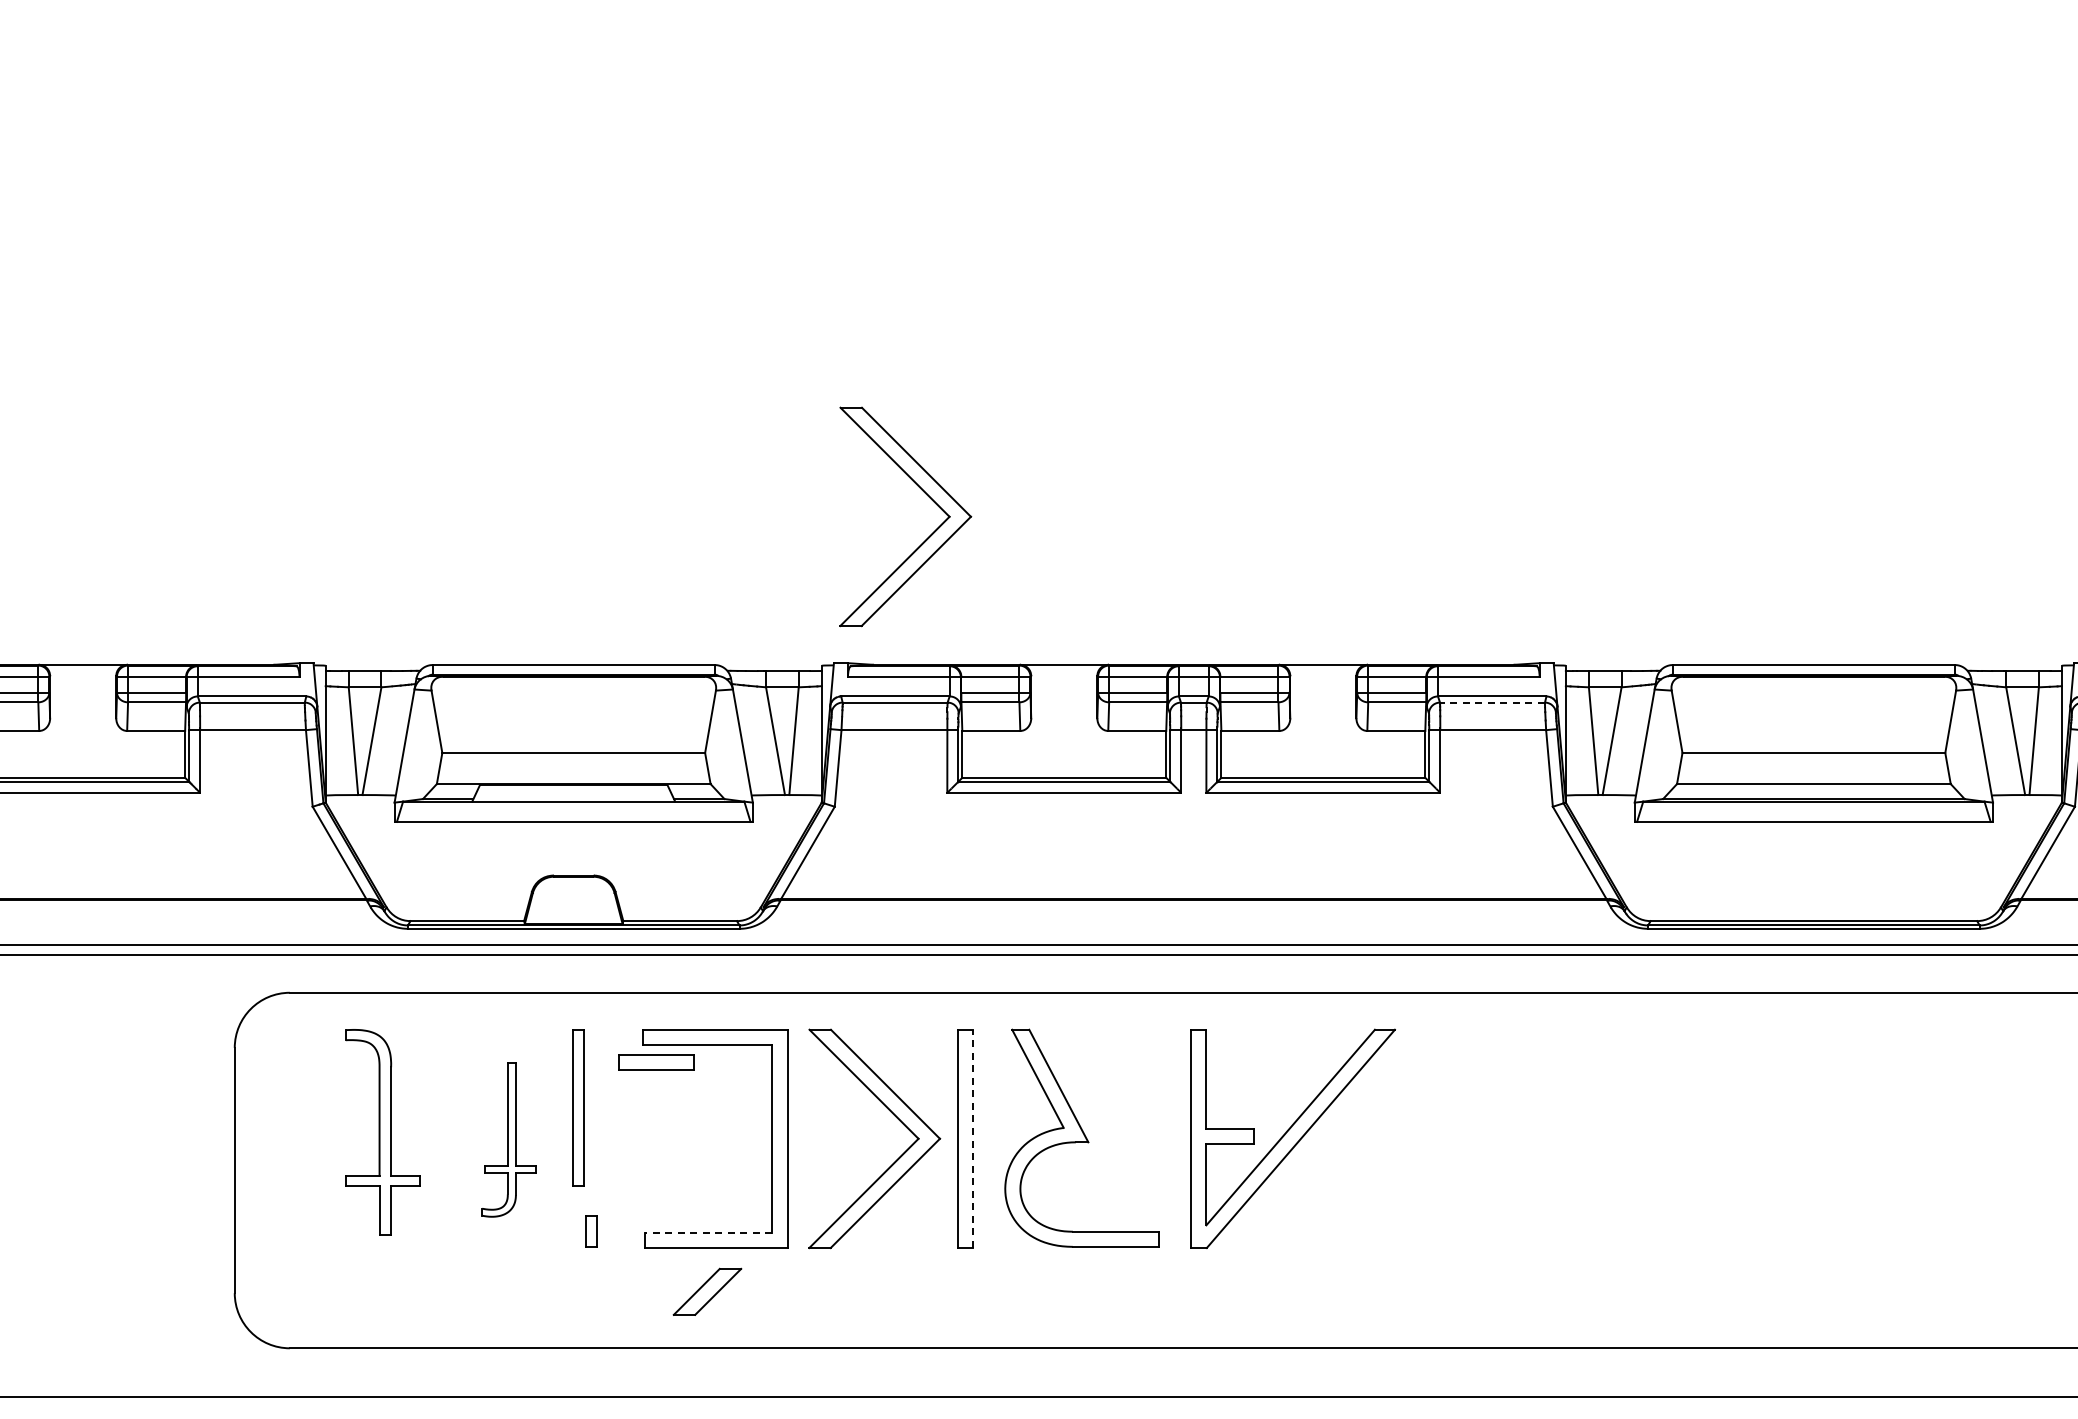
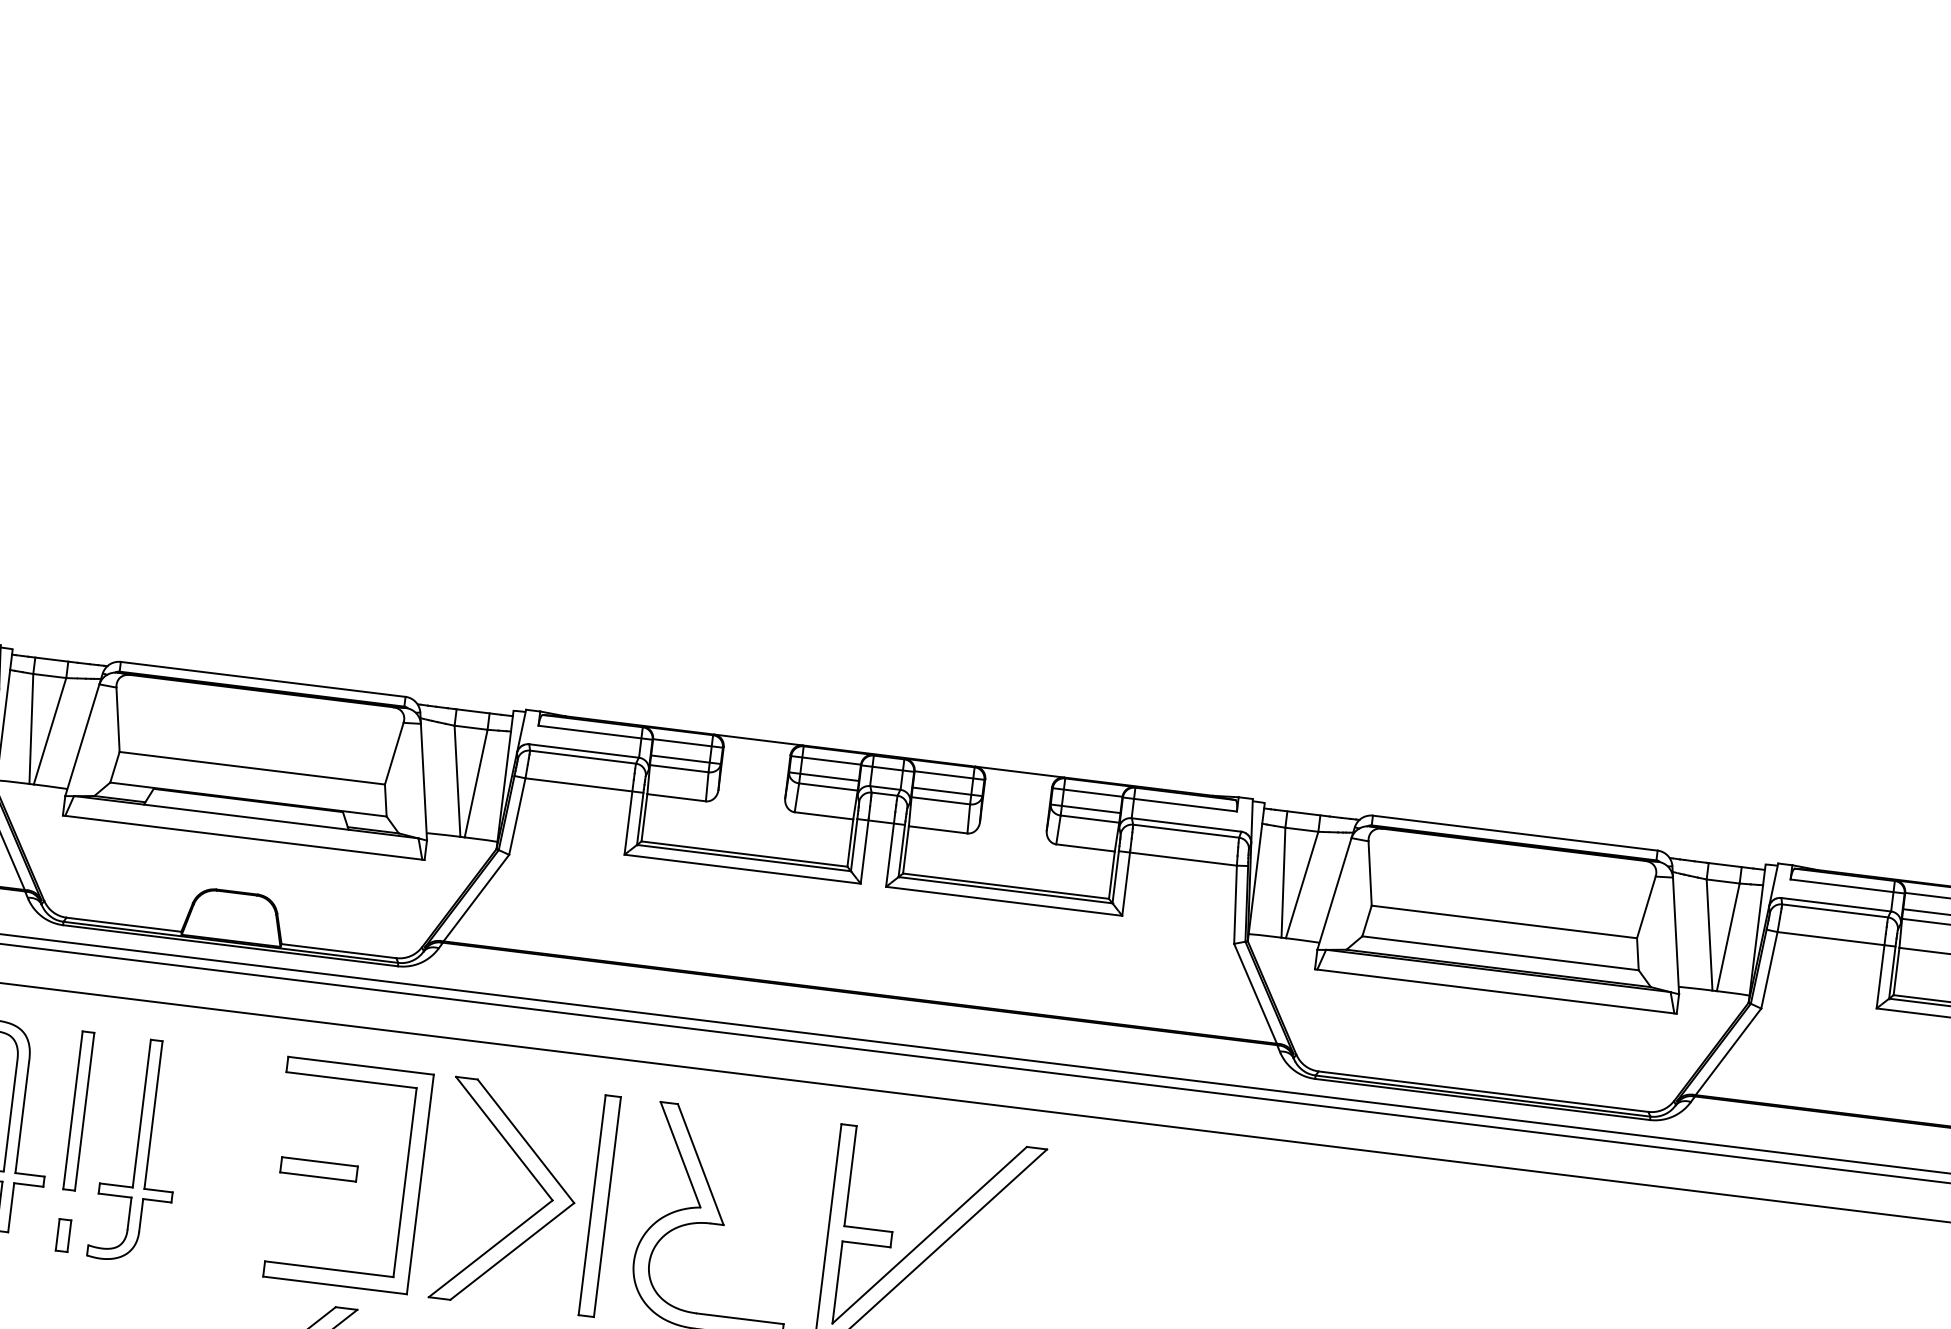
part: (926, 495) -> (640, 551), removed
line: (1492, 702) -> (1186, 831), dashed -> solid
part: (656, 1062) -> (318, 1169), moved
part: (578, 1107) -> (78, 1110), moved
line: (972, 1138) -> (607, 1206), dashed -> solid
part: (508, 1139) -> (138, 1150), size x1.43
part: (591, 1231) -> (63, 1235), moved
line: (708, 1232) -> (328, 1269), dashed -> solid

